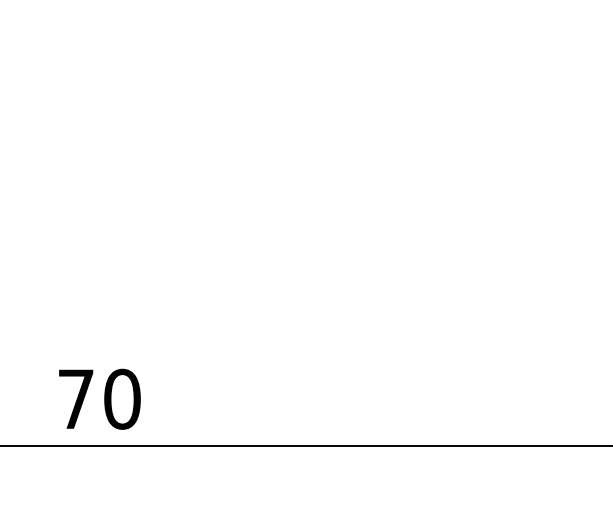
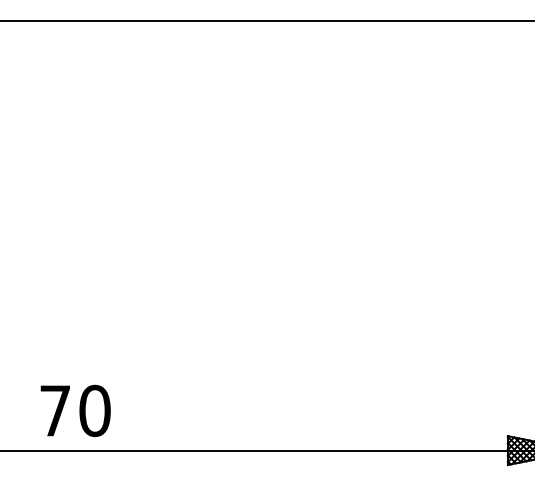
text: (99, 398) -> (75, 410), moved

